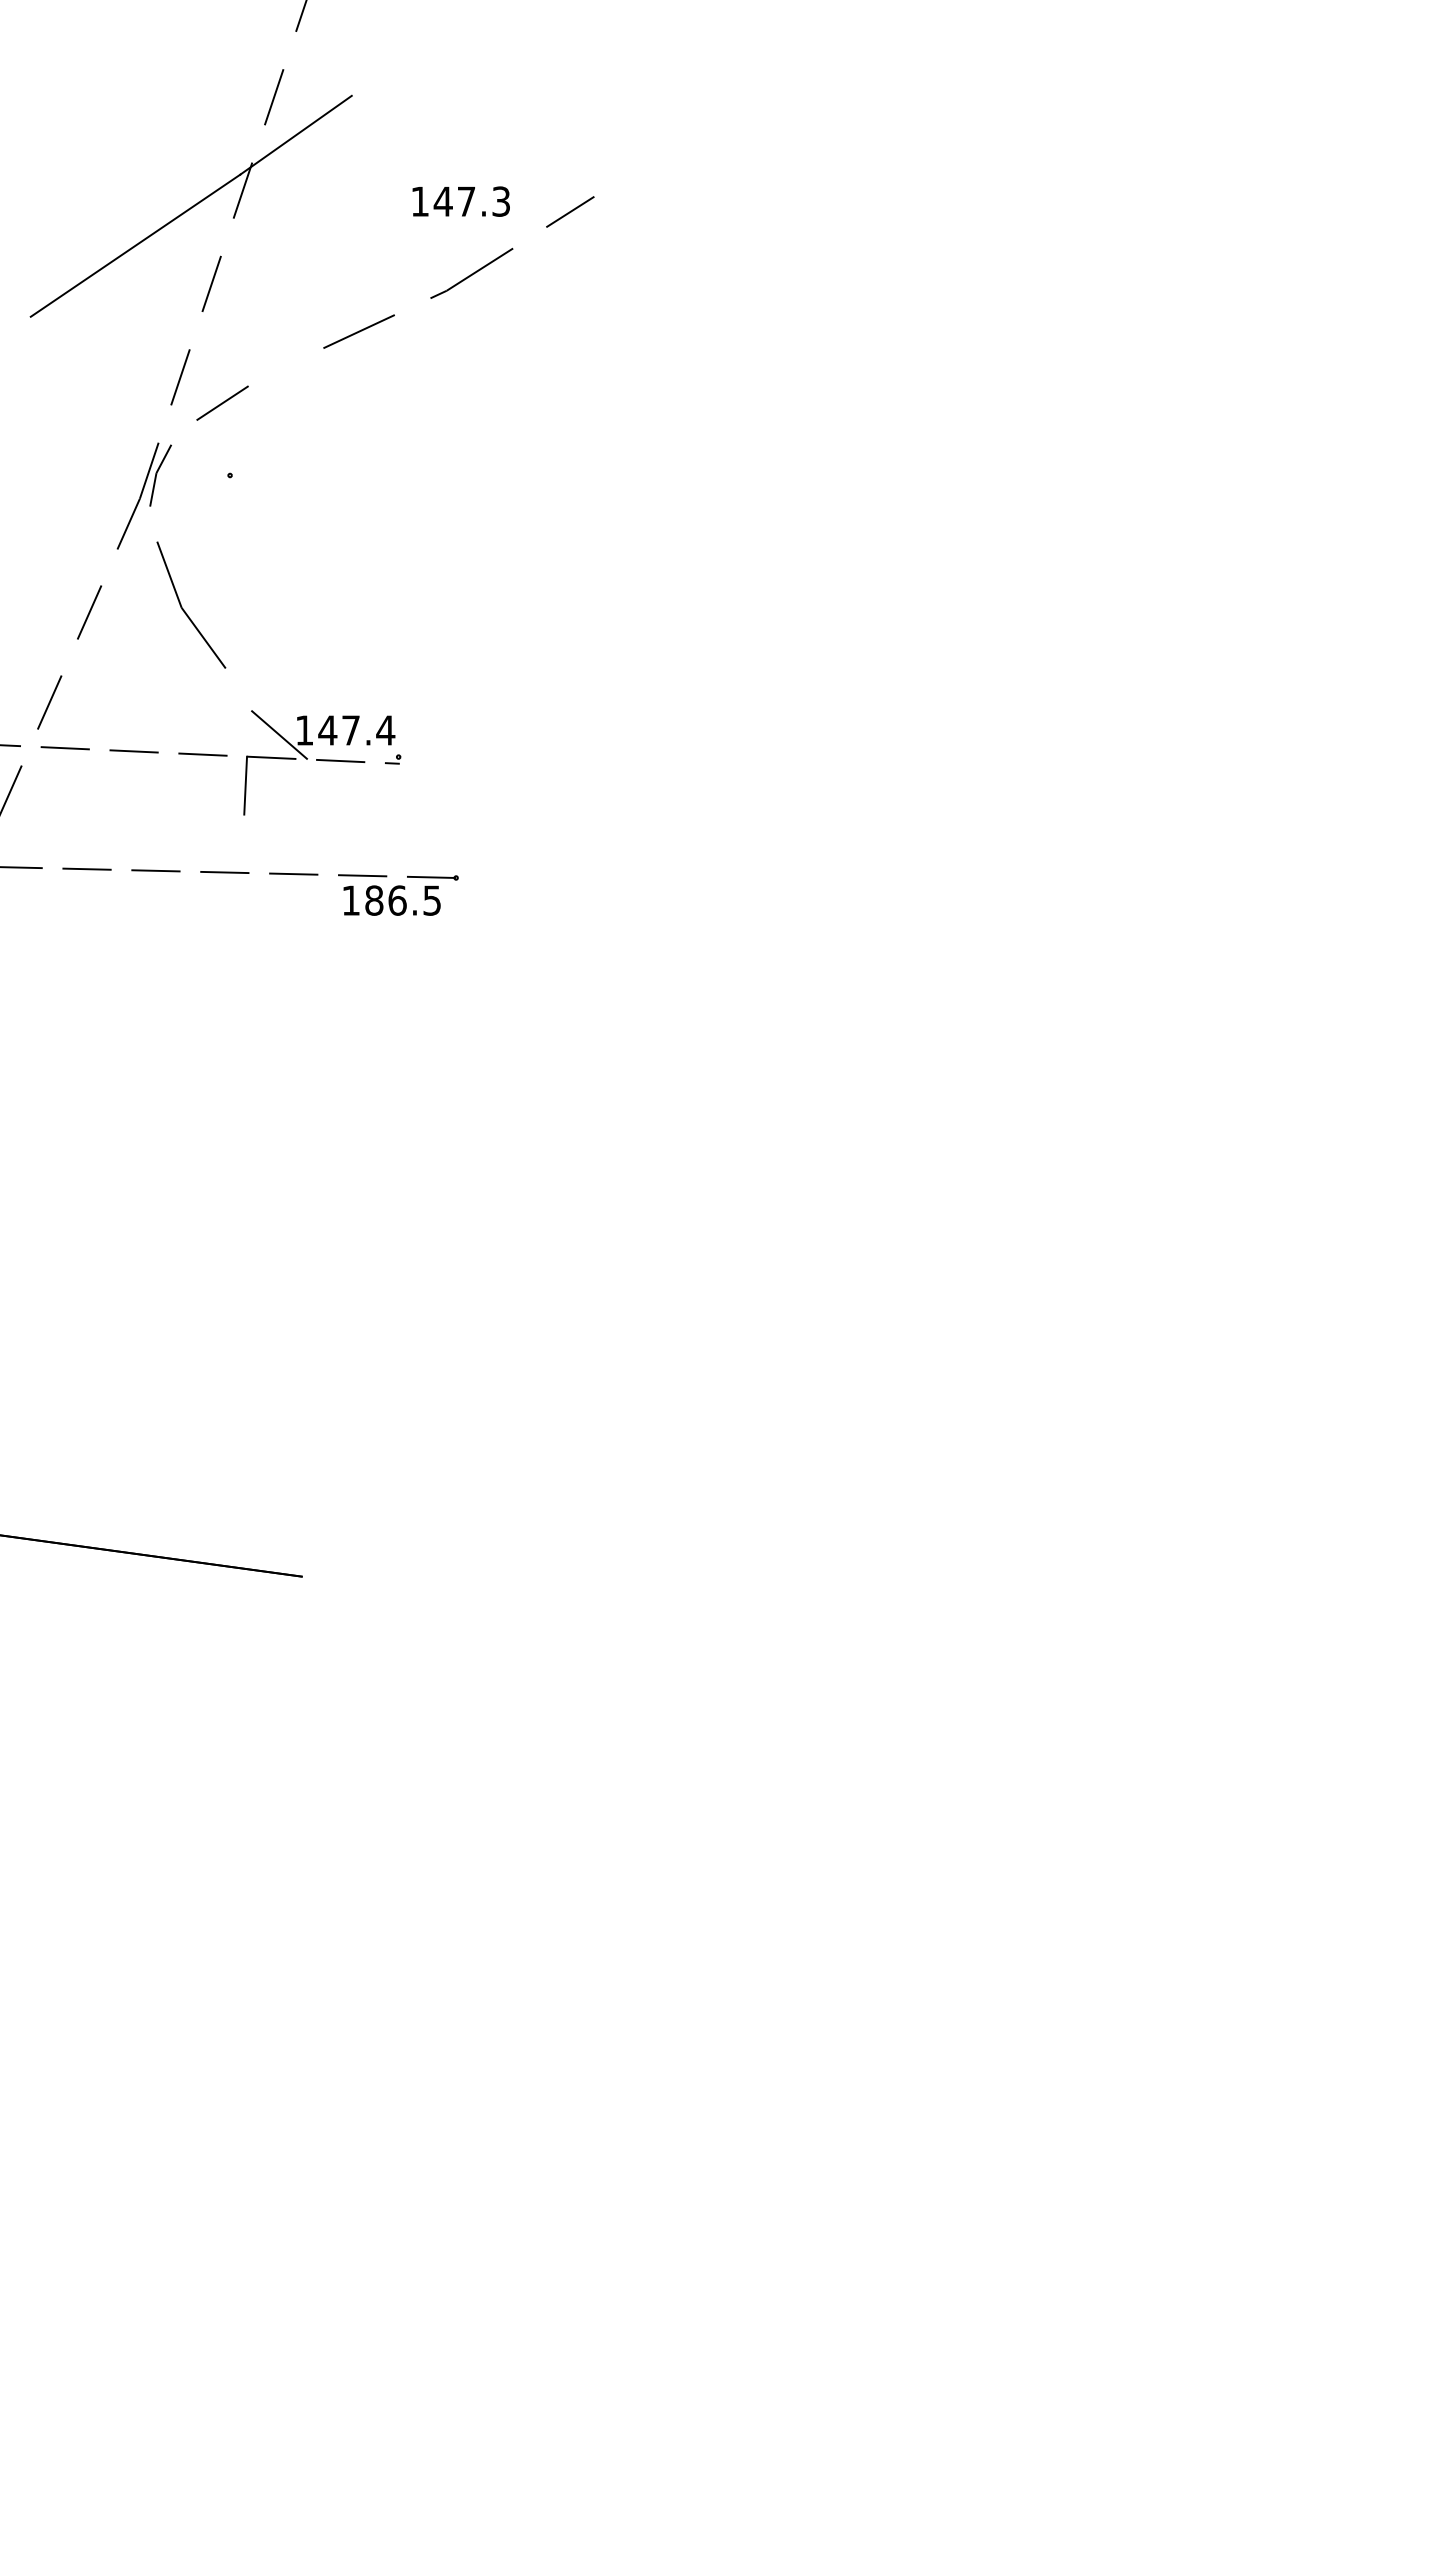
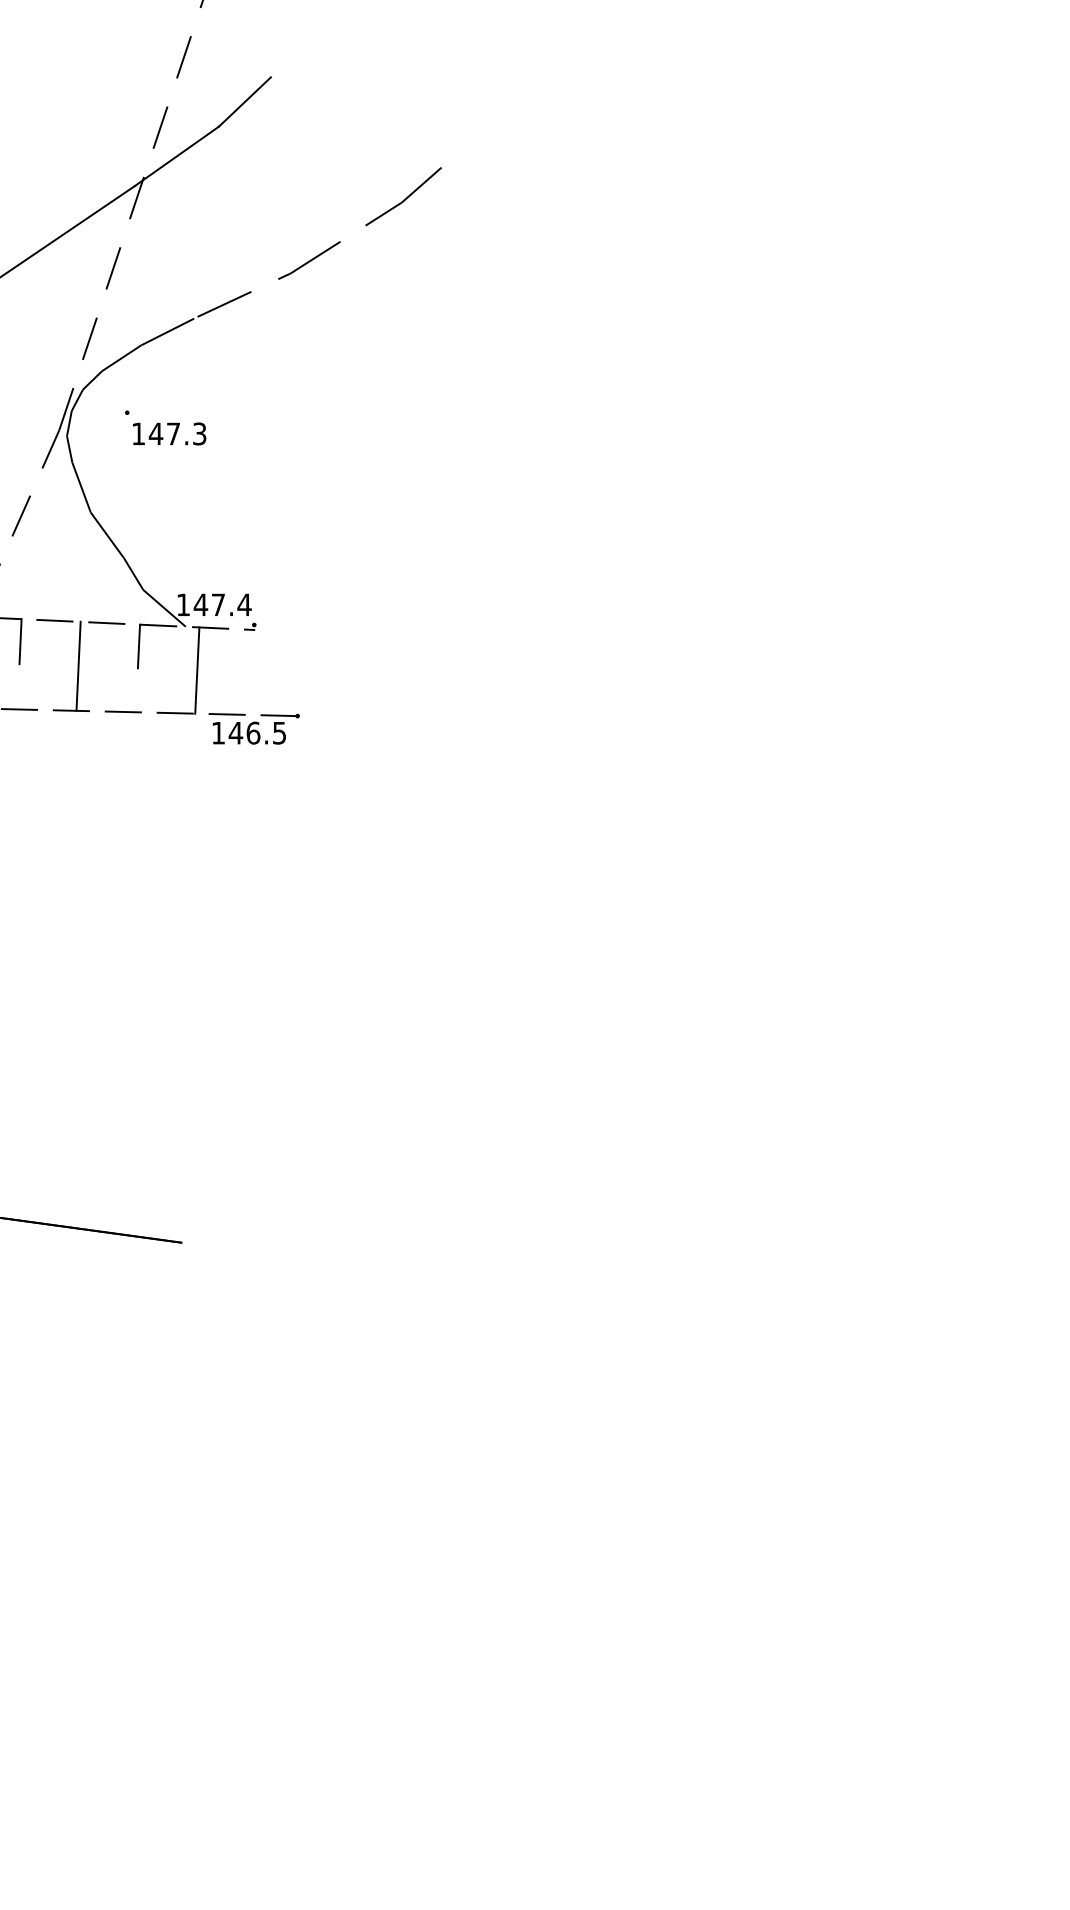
line: (385, 62) -> (244, 101), added
line: (620, 173) -> (421, 185), added
text: (460, 201) -> (169, 433), moved
line: (285, 367) -> (169, 331), added
line: (183, 432) -> (92, 380), added
line: (153, 523) -> (69, 448), added
line: (238, 689) -> (133, 574), added
line: (88, 779) -> (20, 641), added
line: (165, 811) -> (78, 666), added
line: (322, 817) -> (196, 670), added
text: (373, 900) -> (235, 733), 186.5 -> 146.5

